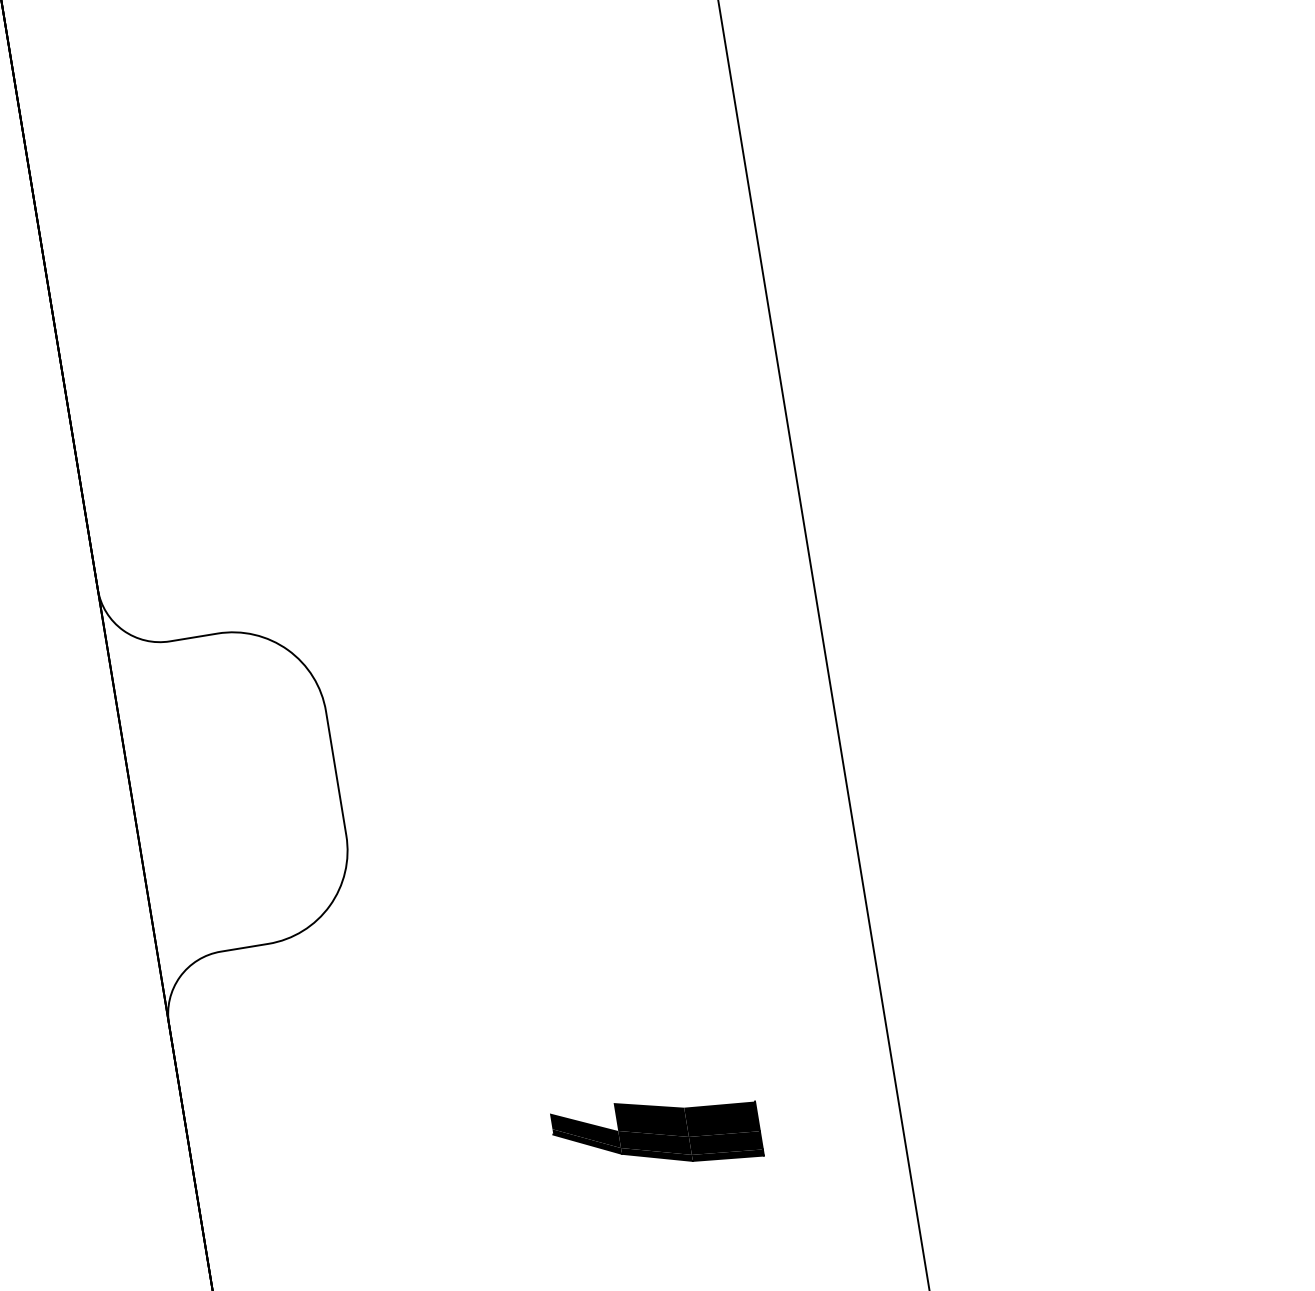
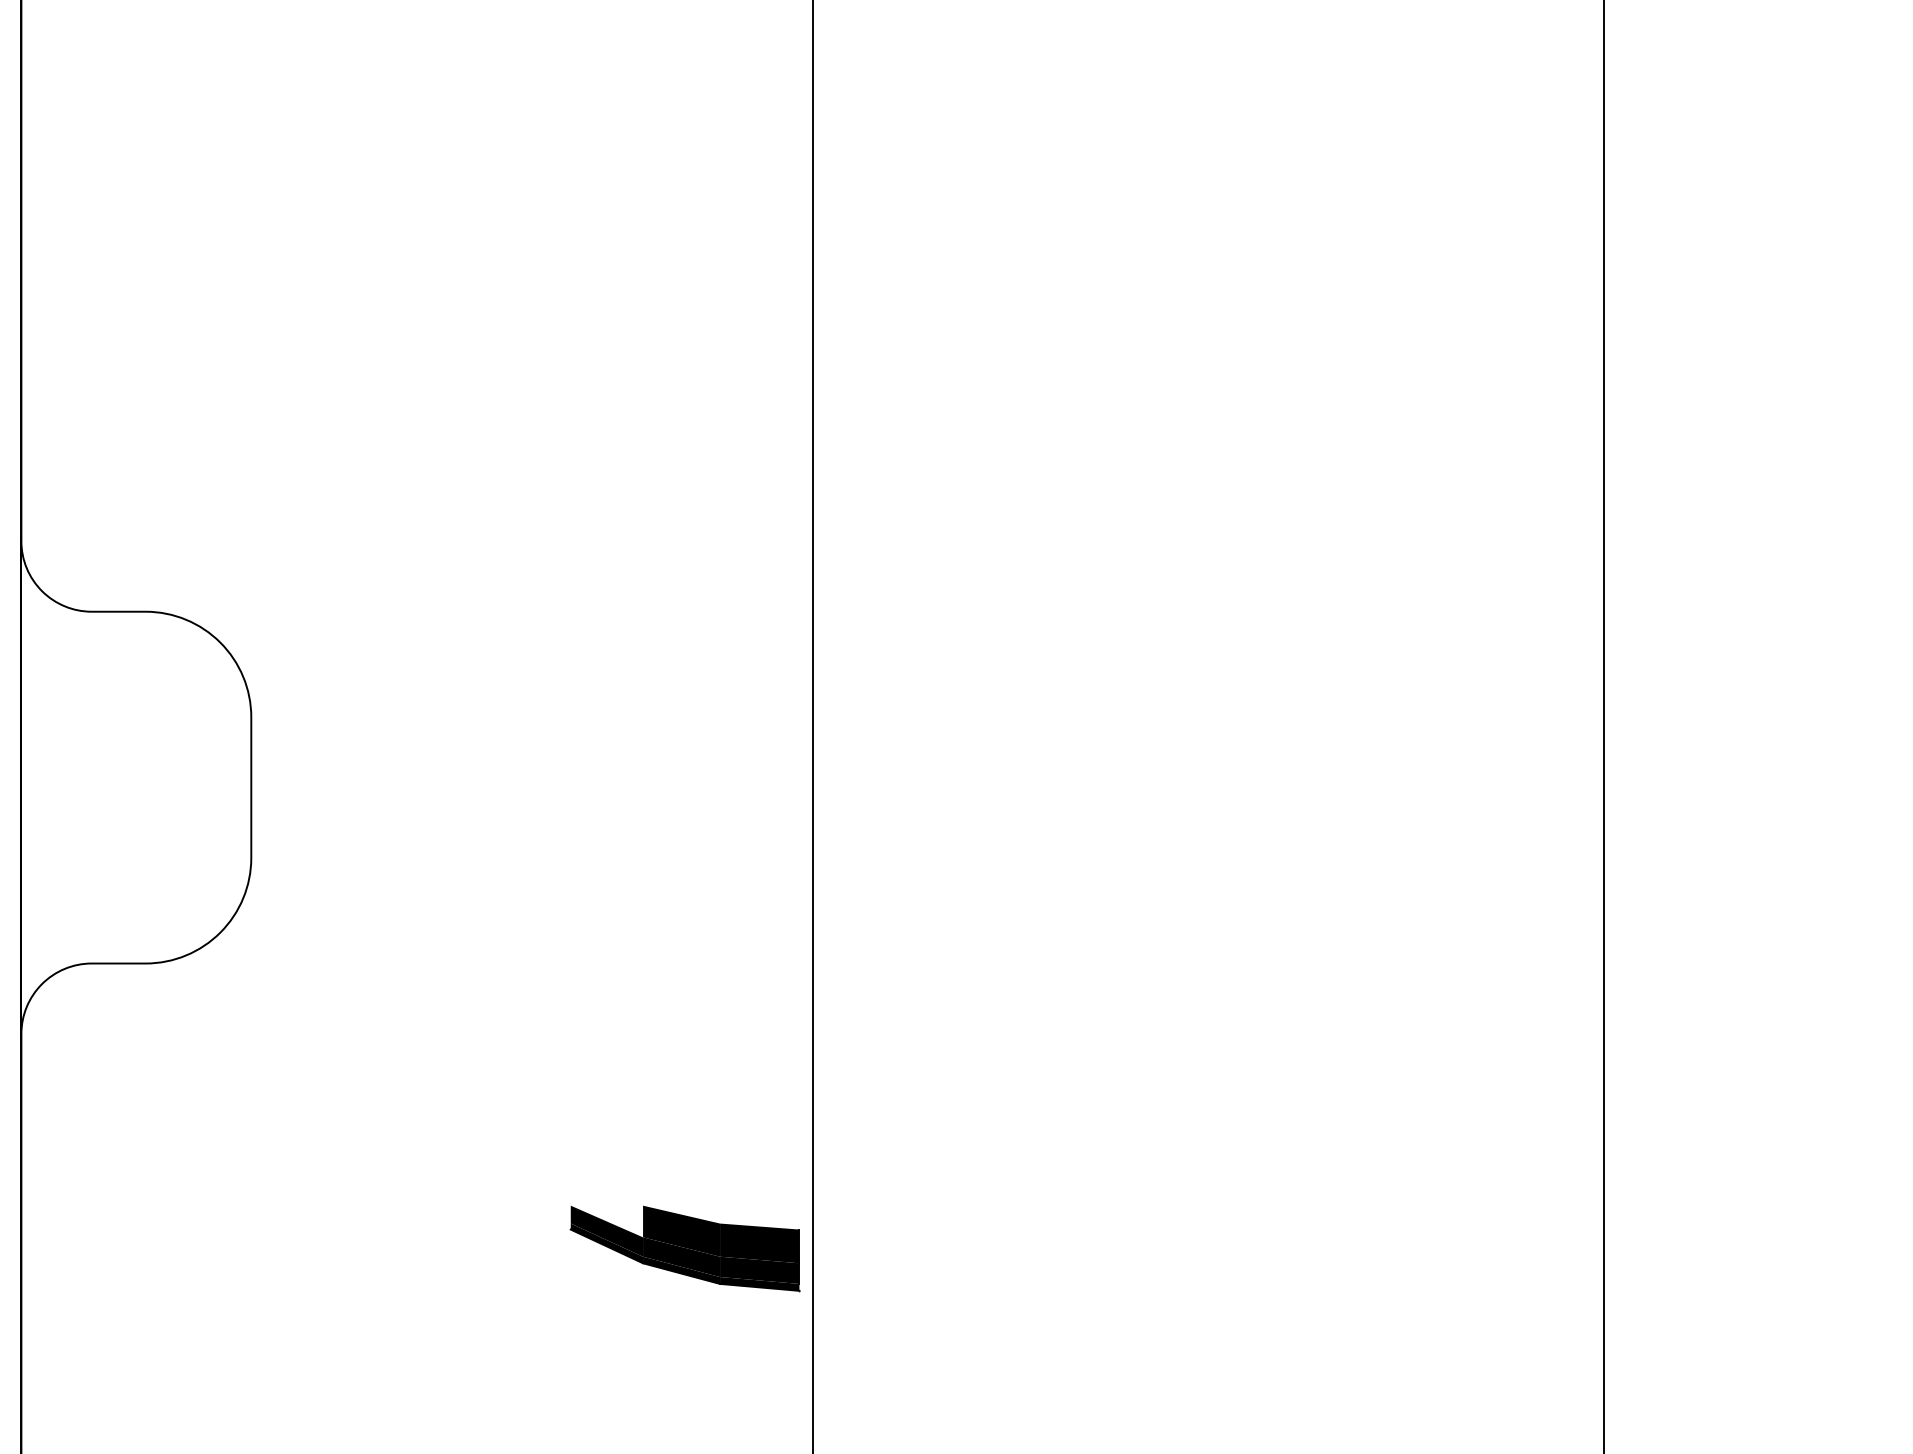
part: (656, 1134) -> (684, 1248), moved

